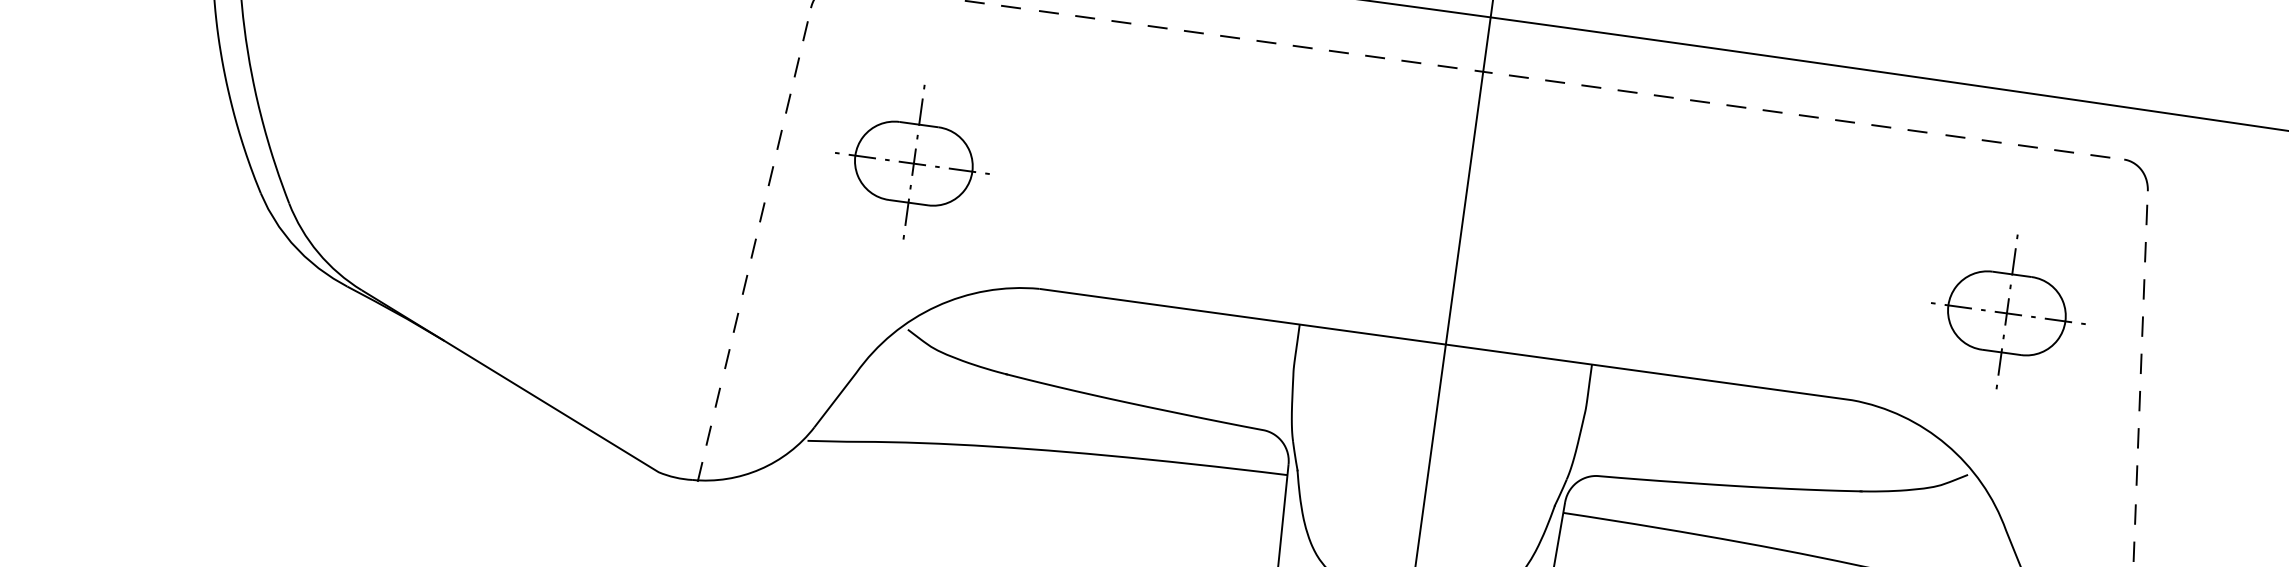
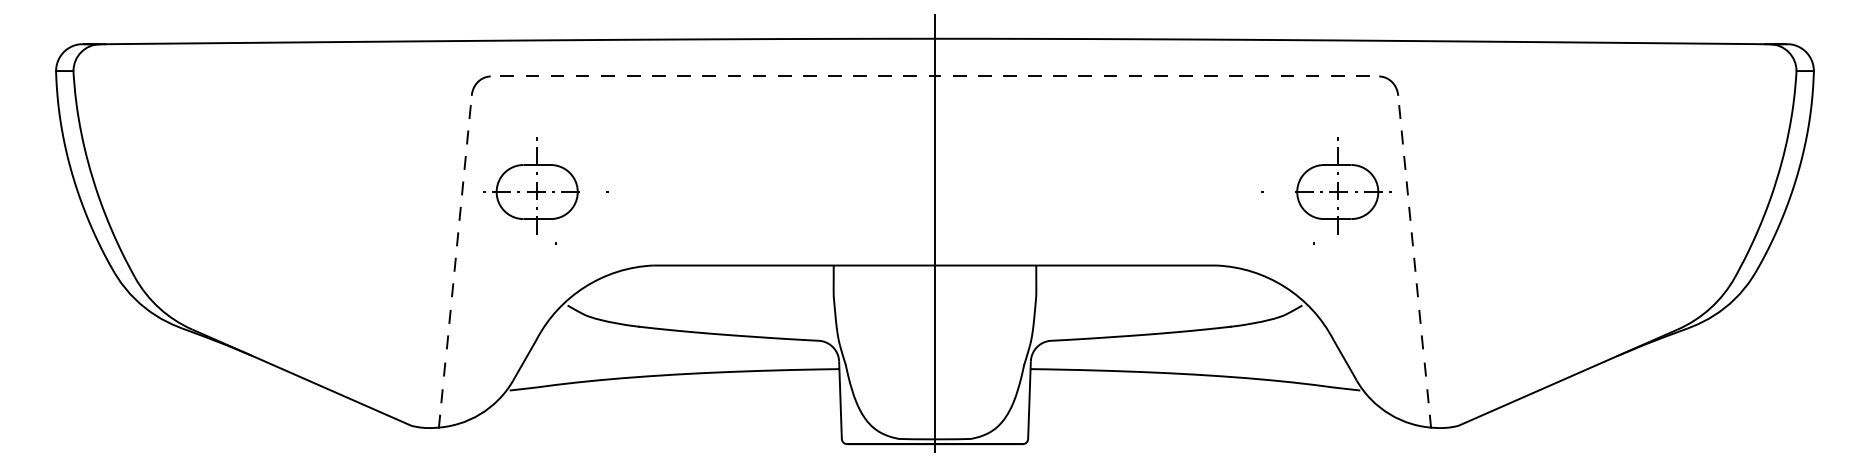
part: (906, 153) -> (531, 185), moved
part: (2016, 305) -> (1343, 185), moved

